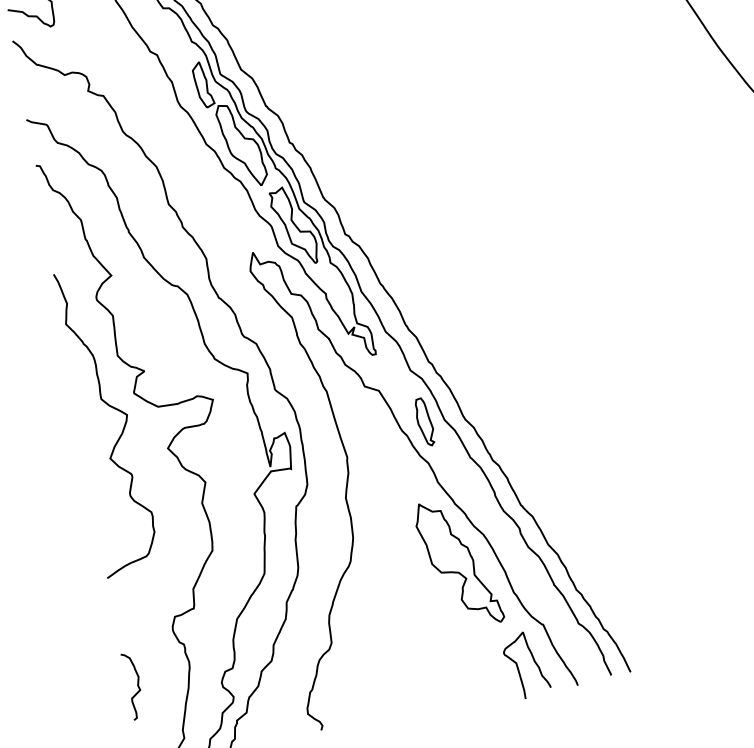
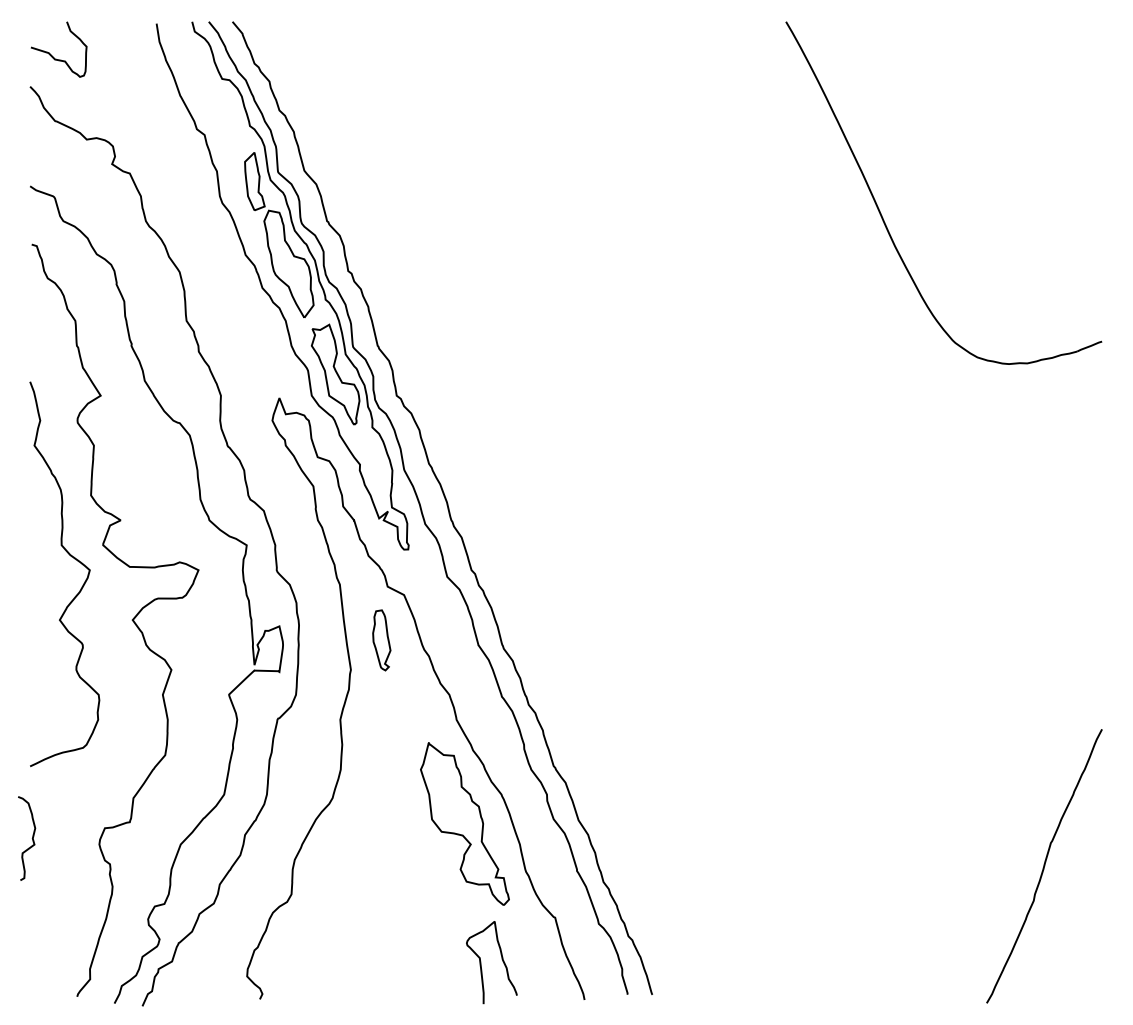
part: (424, 422) -> (381, 640), moved
curve: (518, 666) -> (481, 962), moved
curve: (137, 685) -> (31, 838), moved

